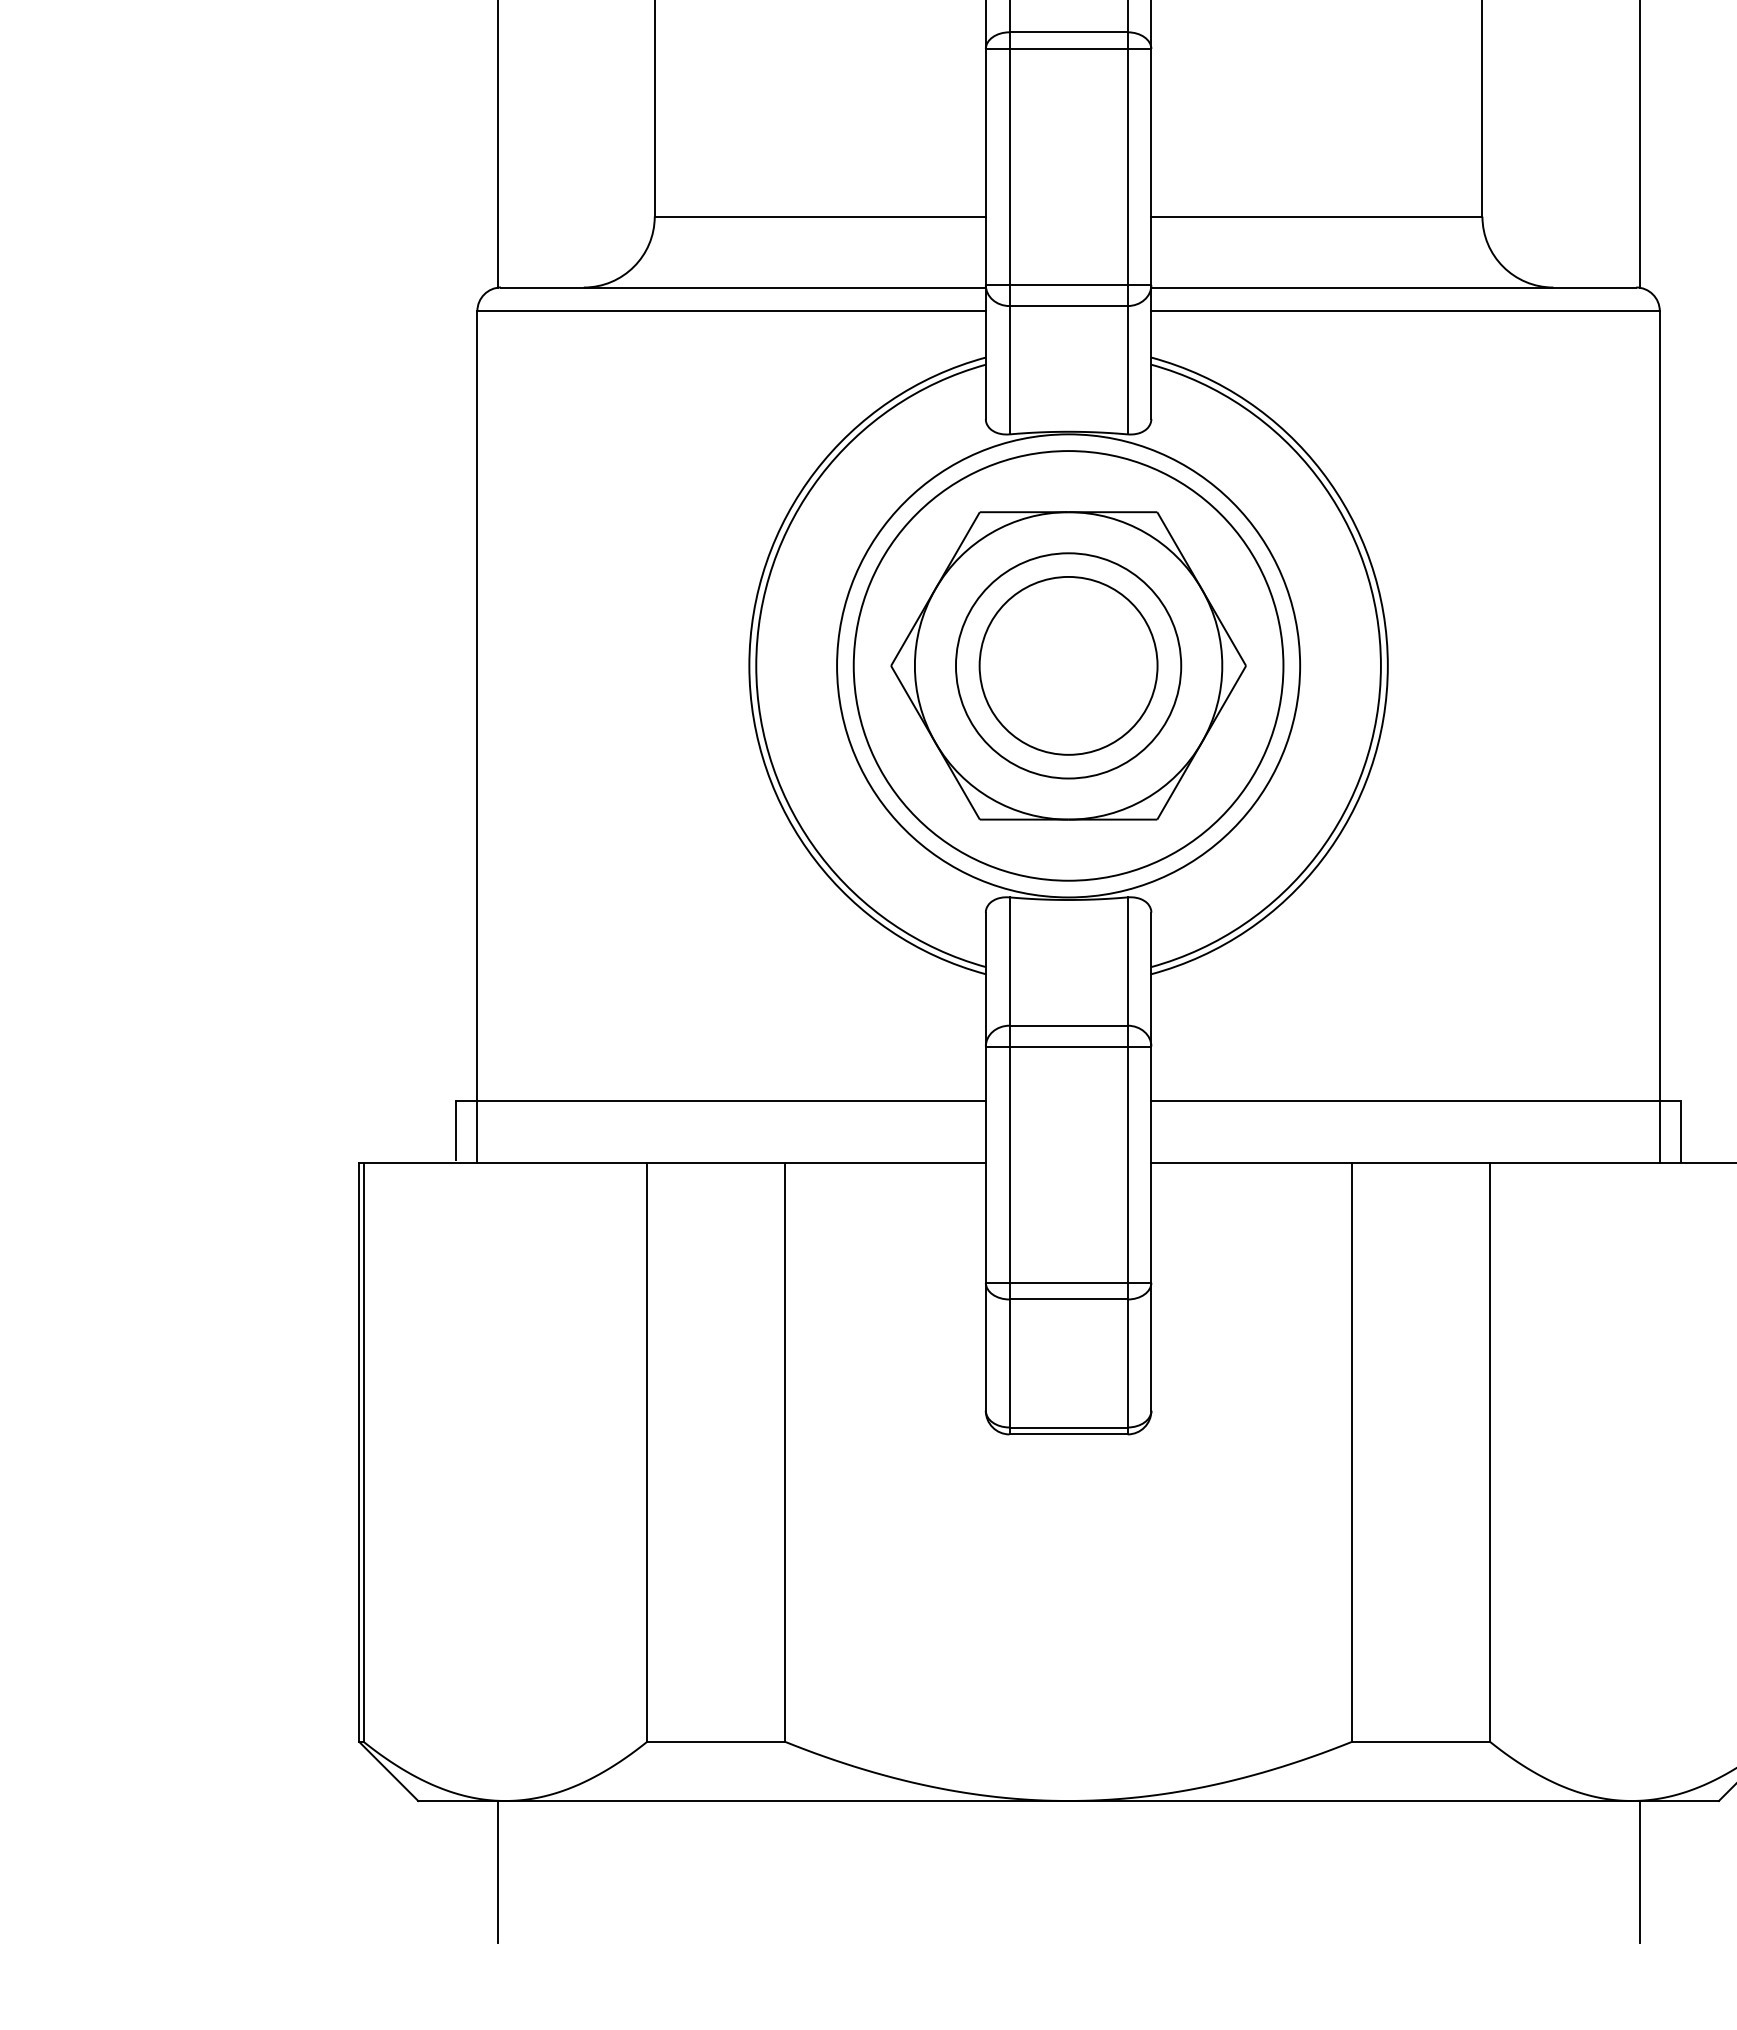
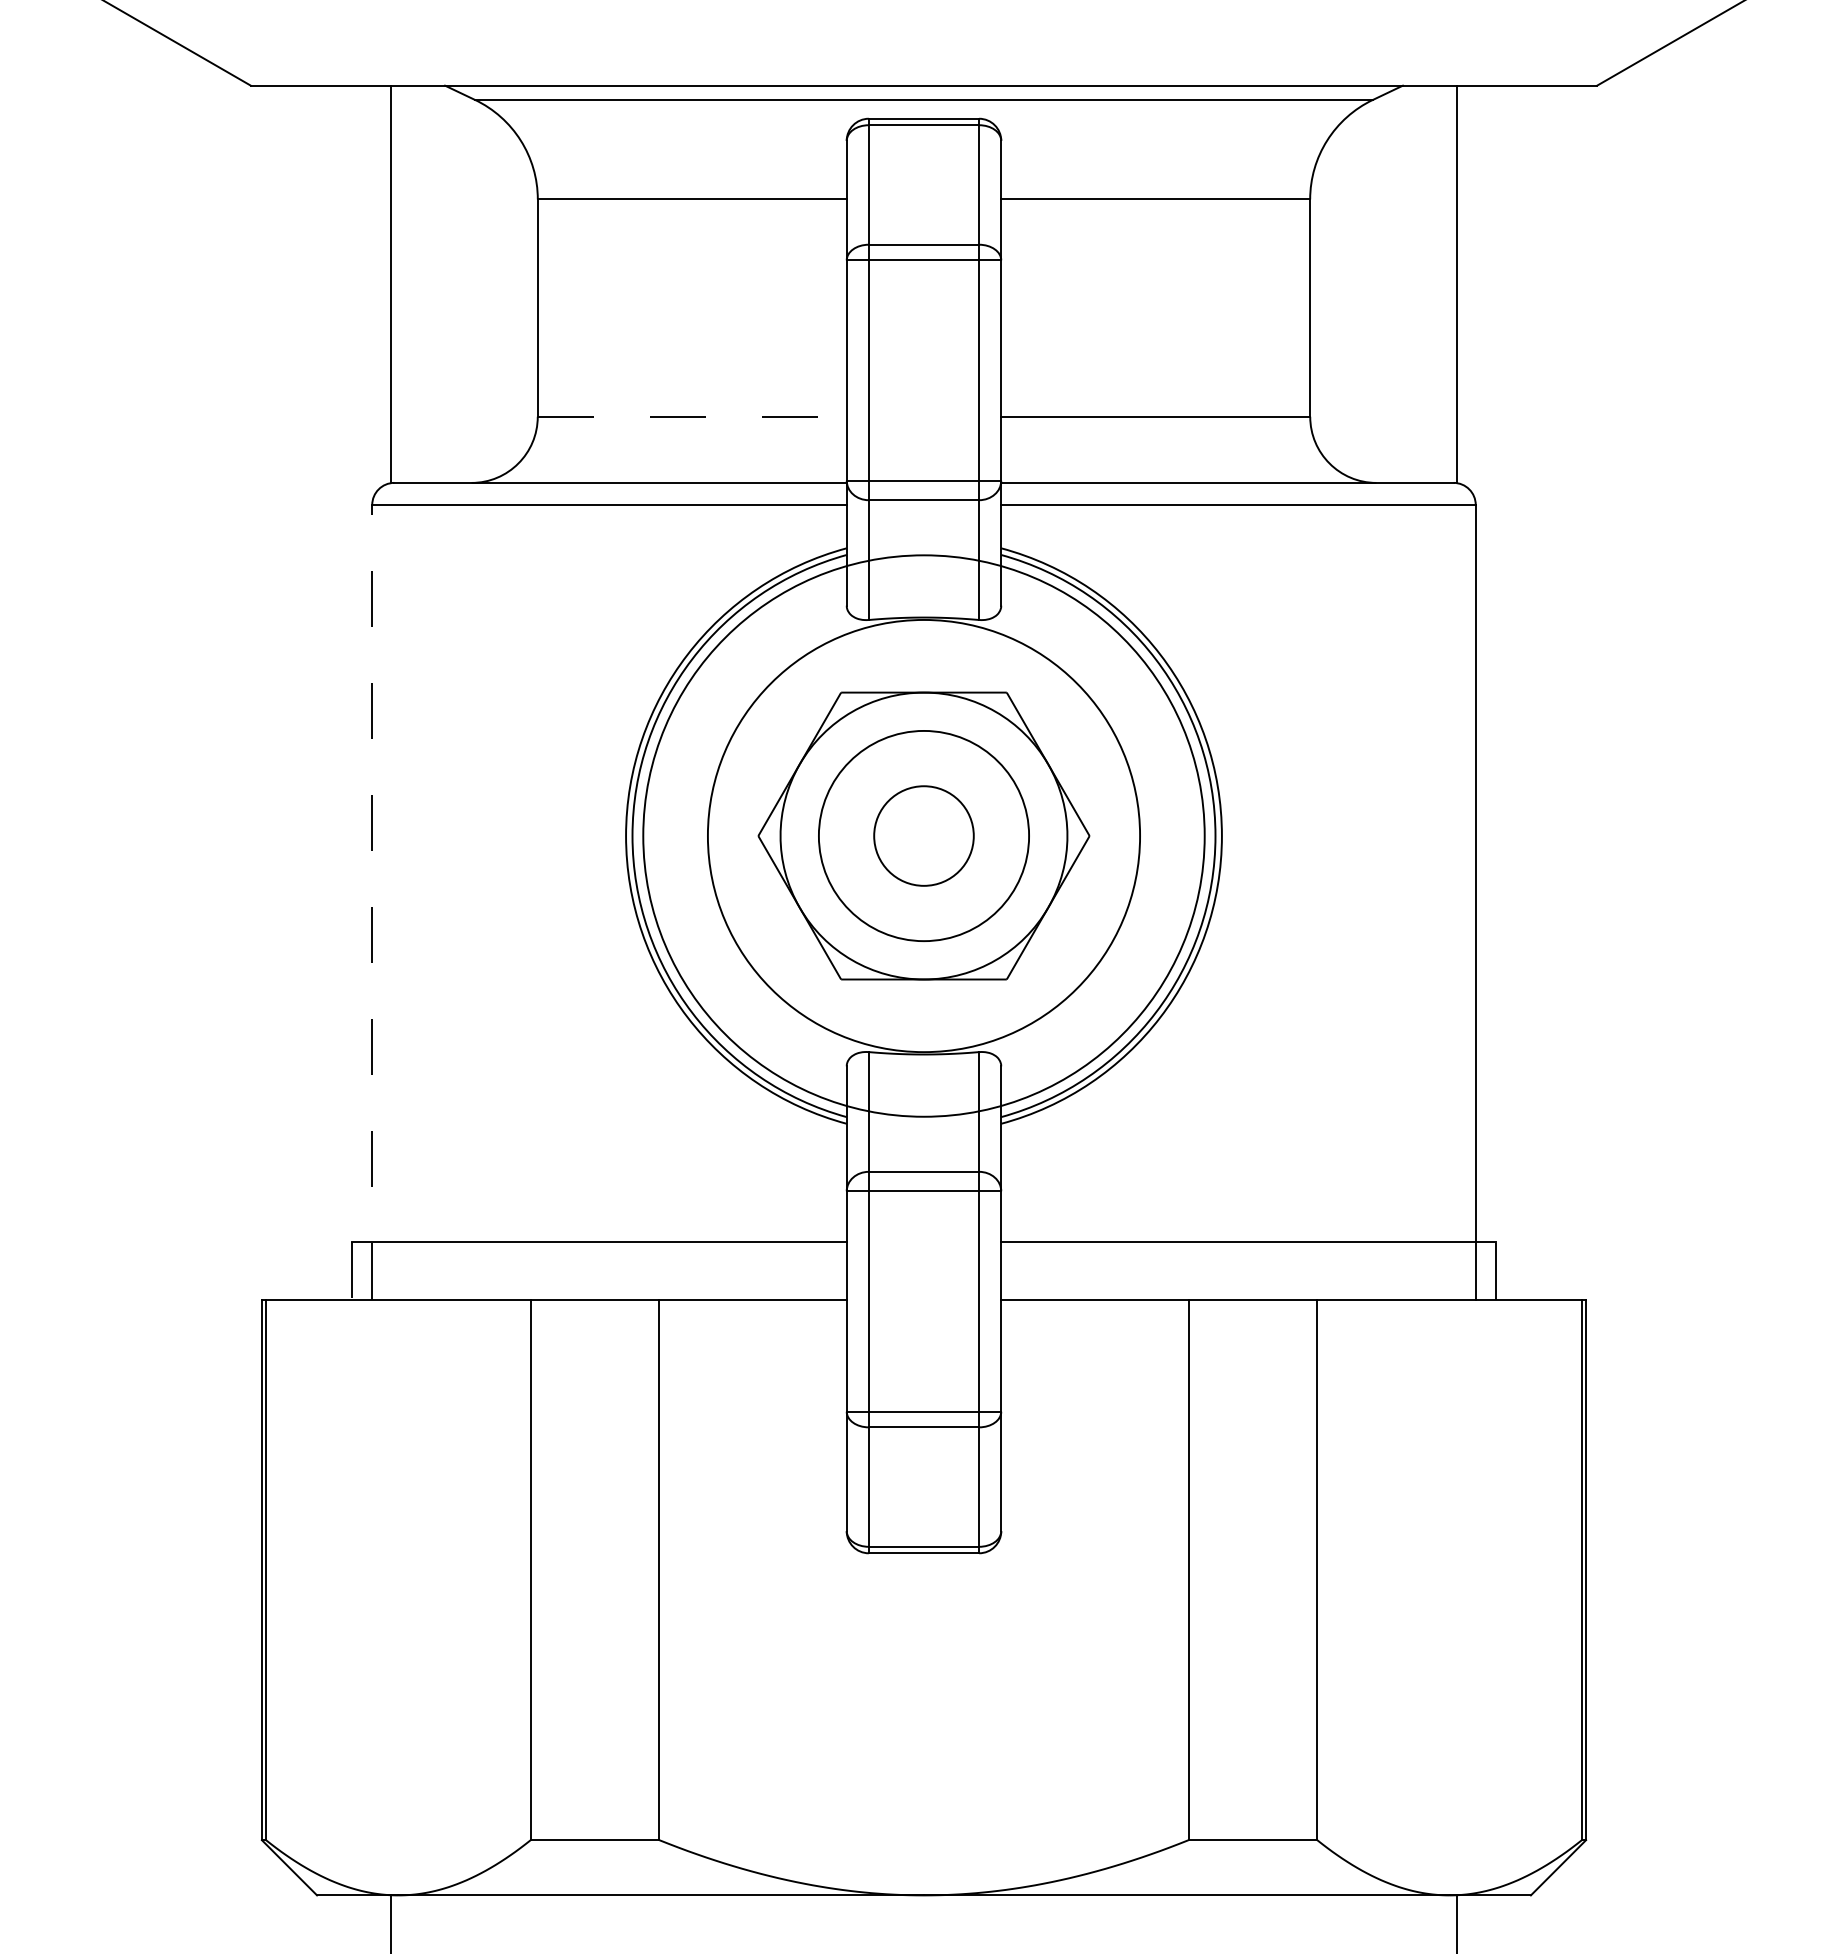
line: (820, 216) -> (692, 416), solid -> dashed
circle: (1068, 665) -> (923, 835), size x1.4
circle: (1068, 666) -> (923, 836), size x0.6
line: (477, 736) -> (372, 901), solid -> dashed

